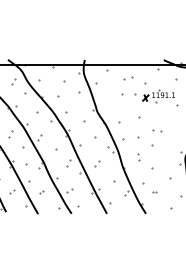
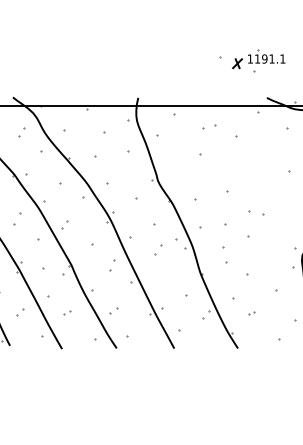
part: (154, 96) -> (251, 61), moved
part: (138, 157) -> (225, 256), size x1.6
part: (97, 163) -> (158, 250), moved

